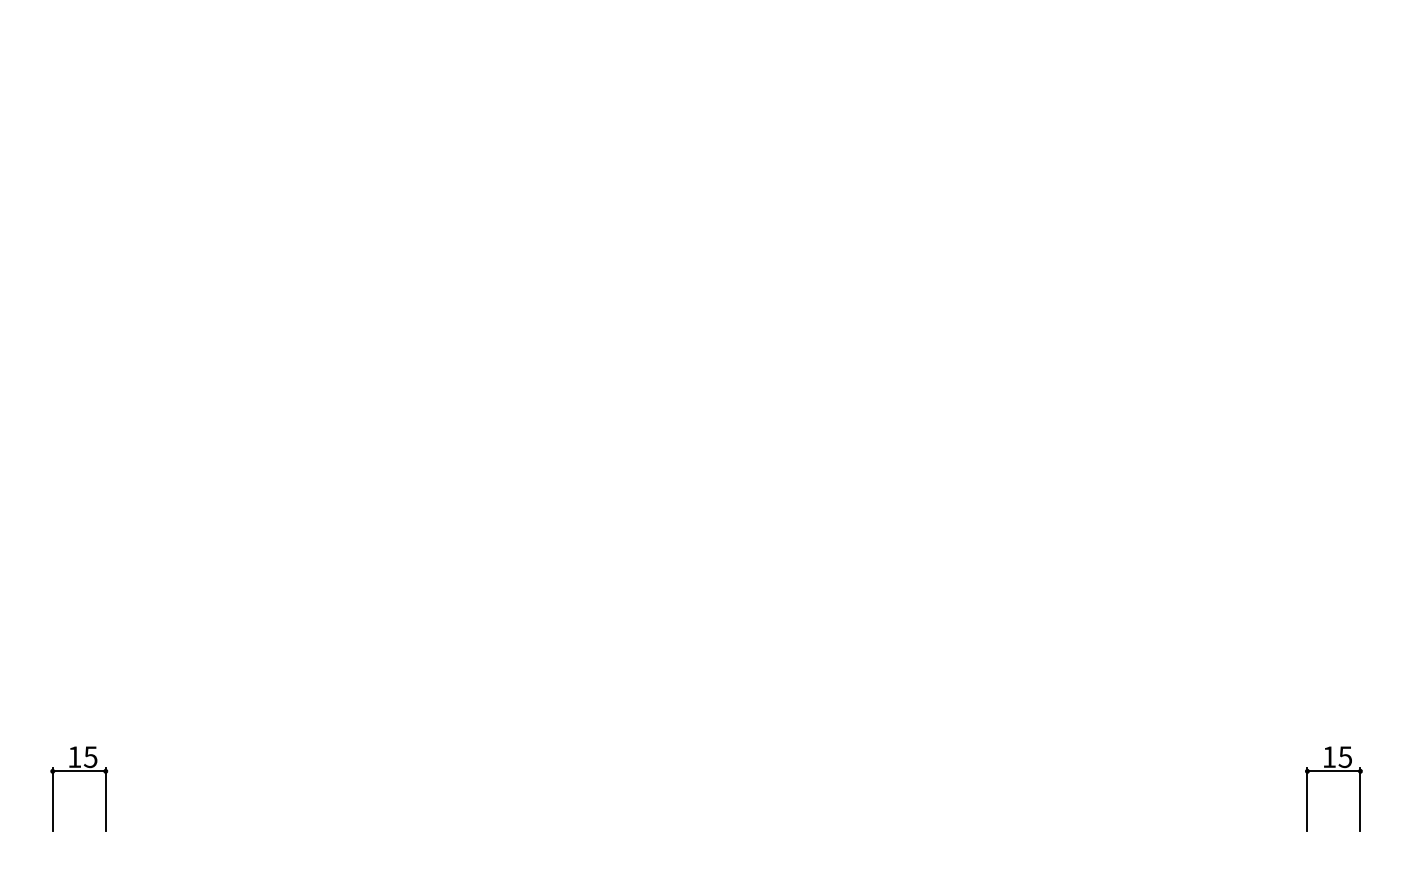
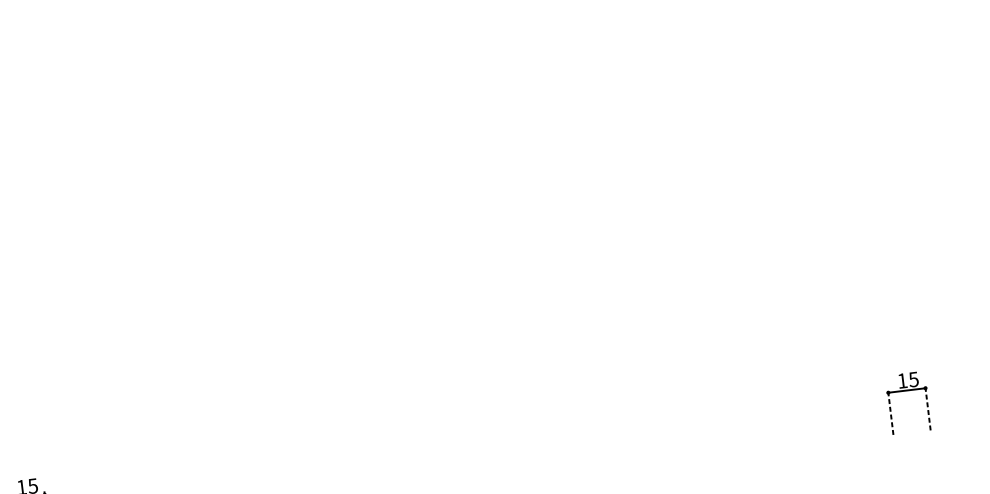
line: (1307, 799) -> (890, 412), solid -> dashed
line: (1360, 799) -> (927, 408), solid -> dashed

